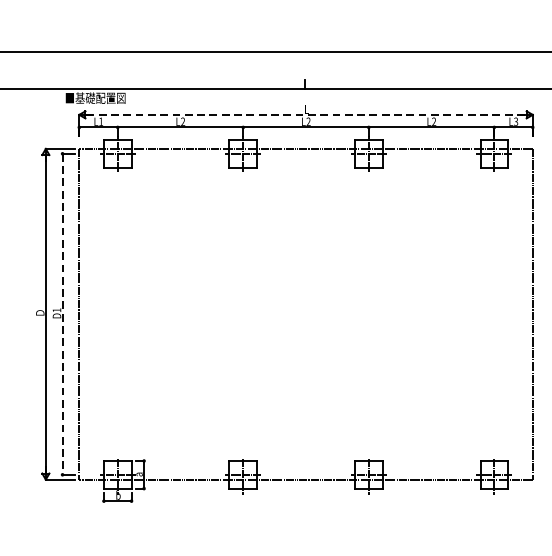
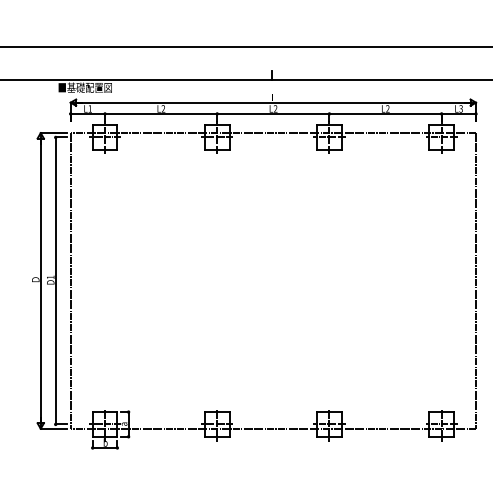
line: (306, 114) -> (273, 102), dashed -> solid
line: (62, 314) -> (55, 281), dashed -> solid

